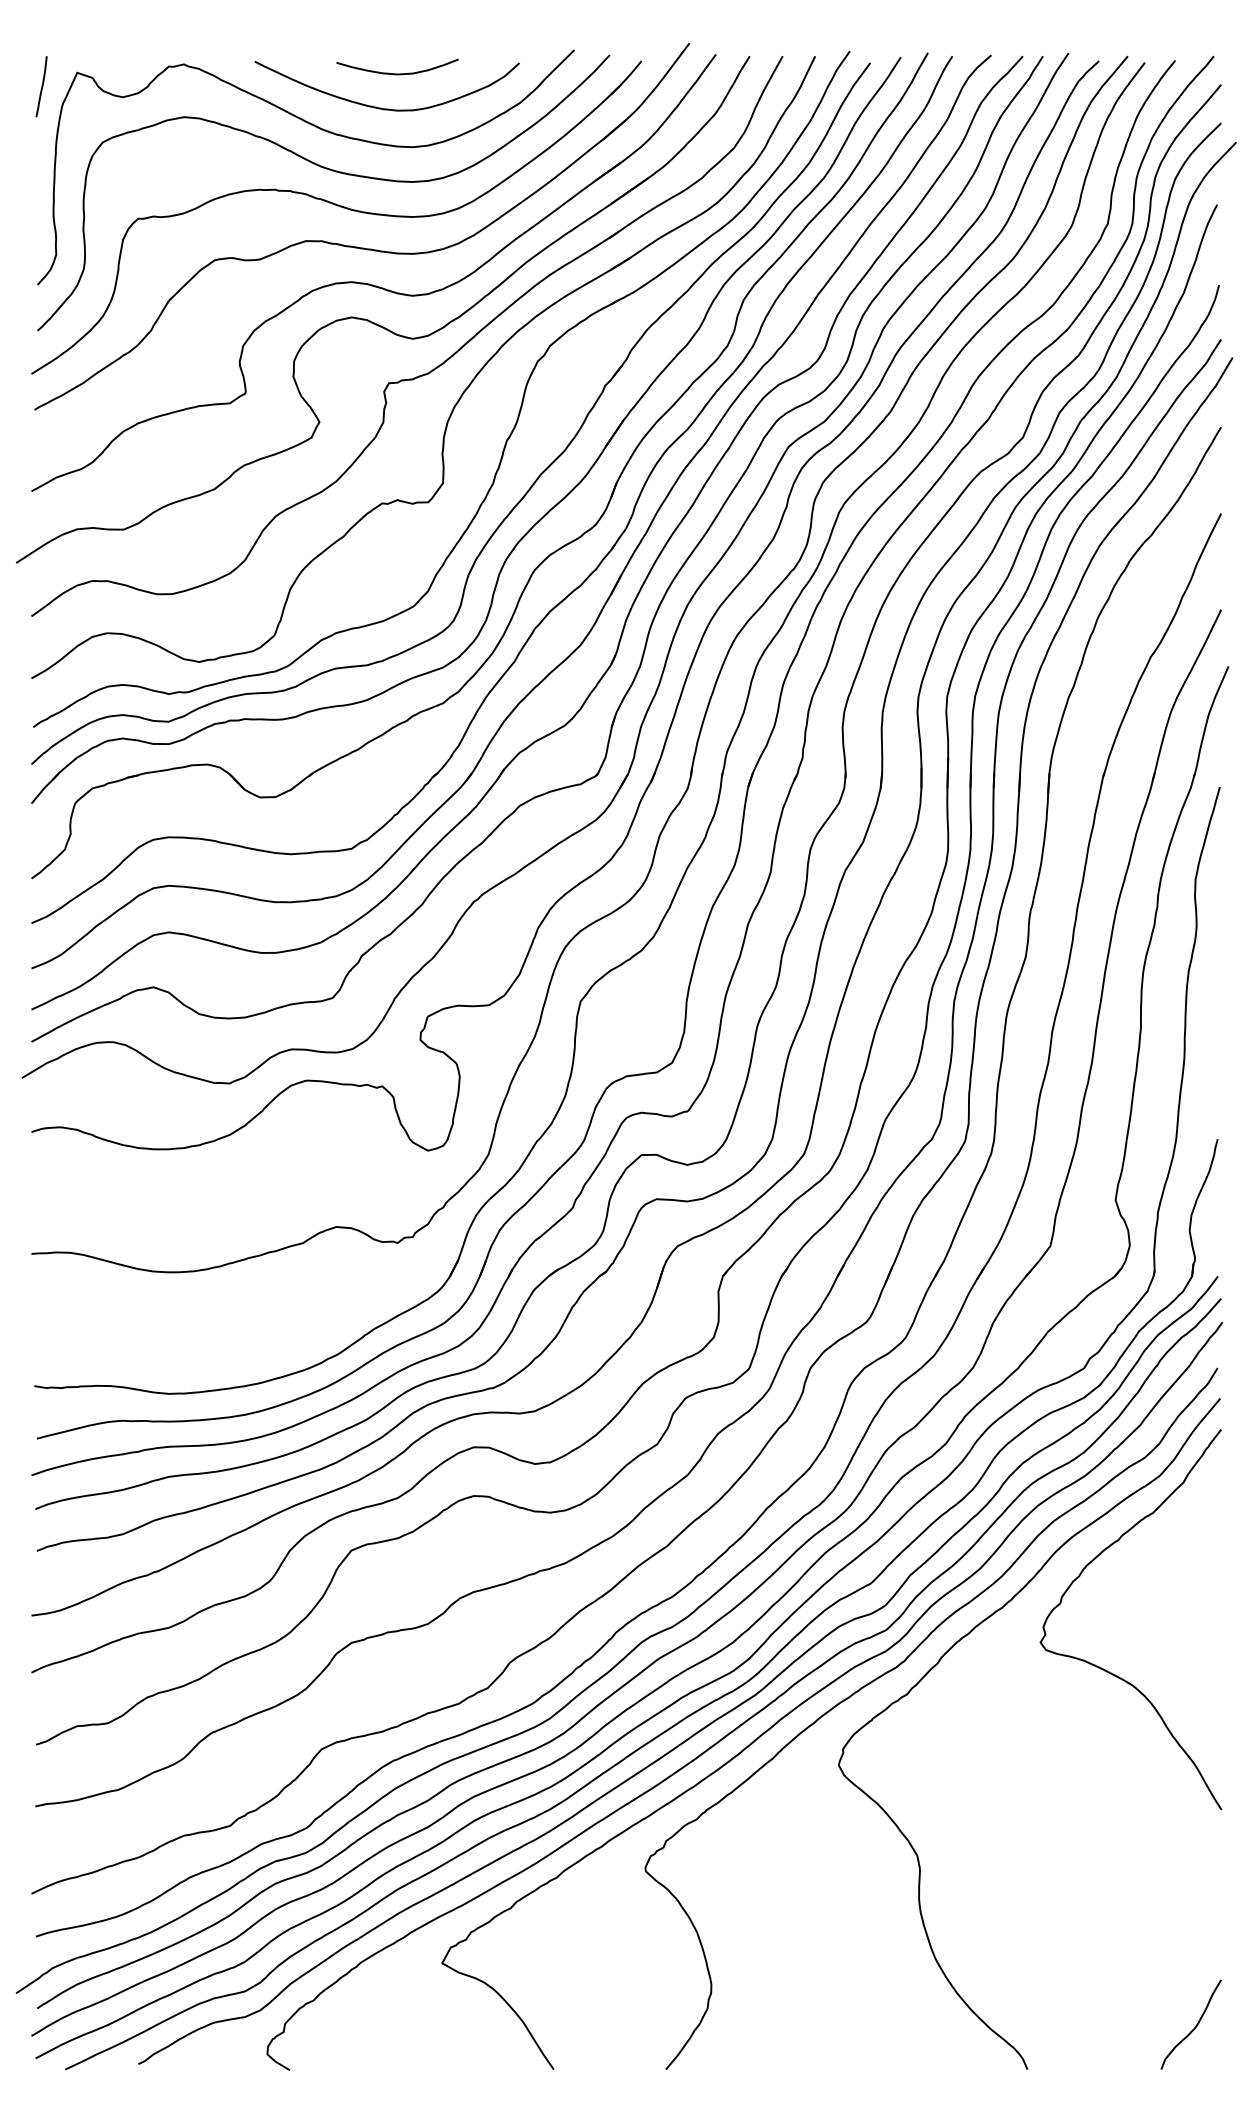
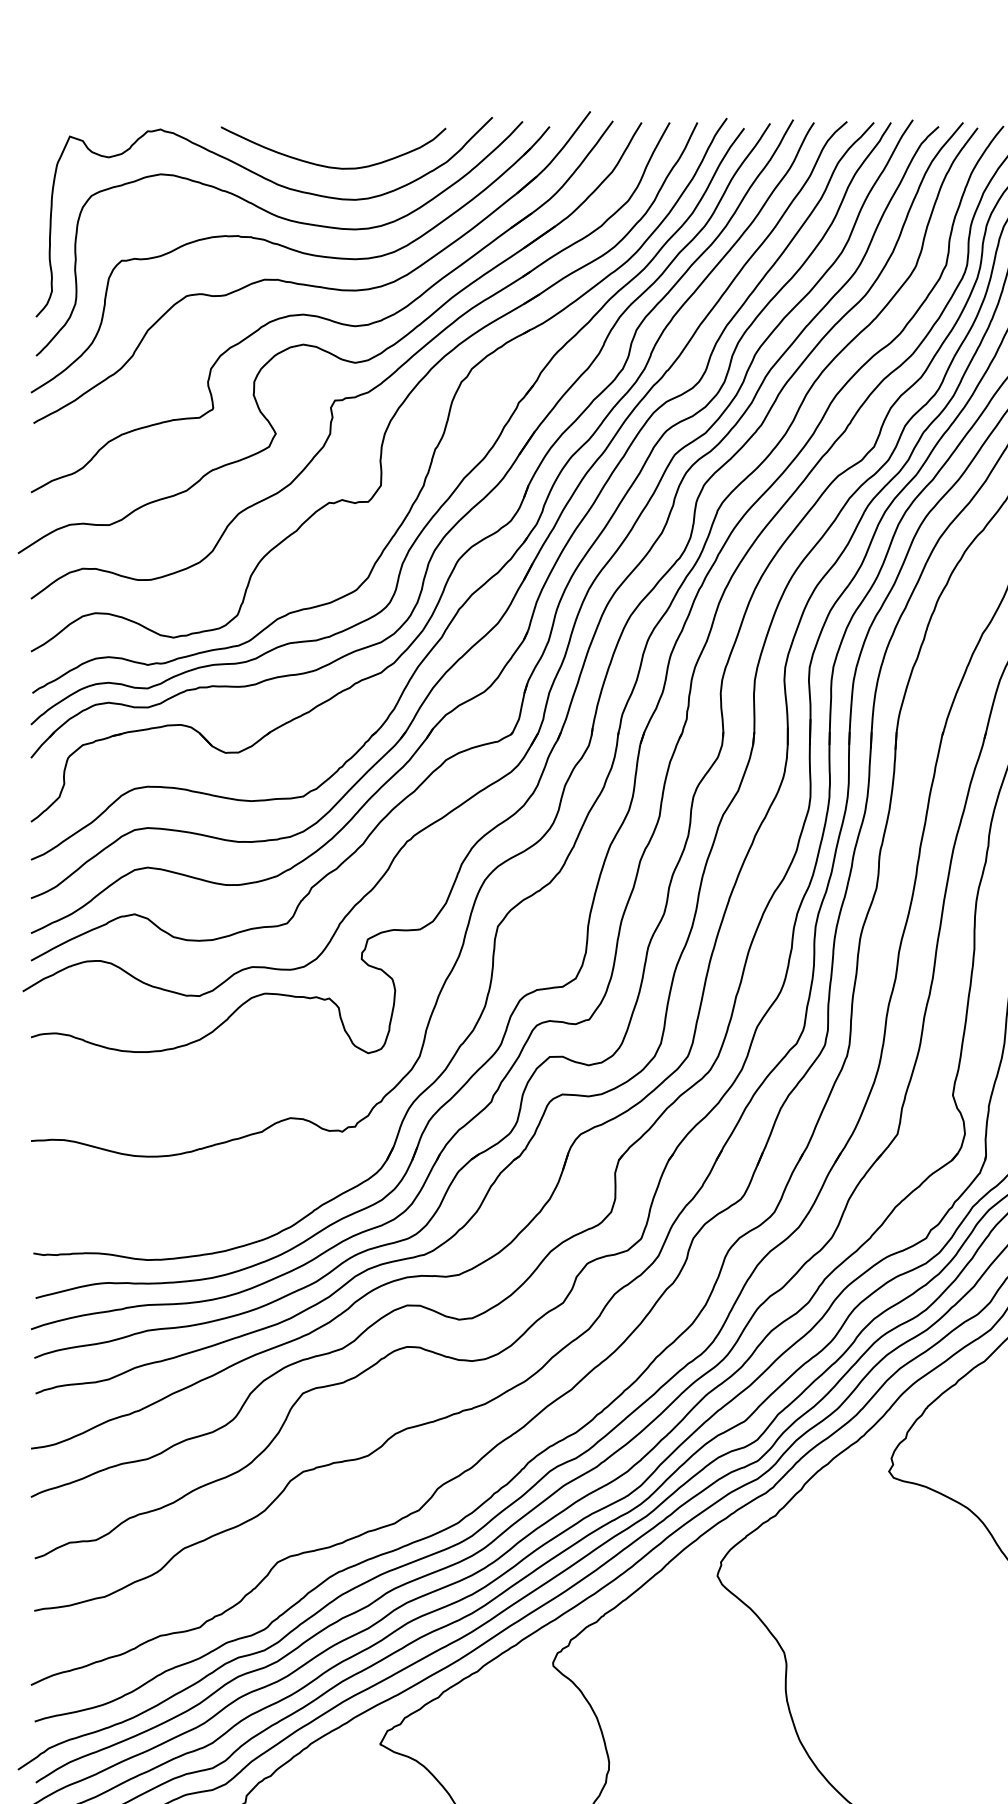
curve: (397, 73) -> (342, 137), removed
curve: (41, 86) -> (39, 148), removed

